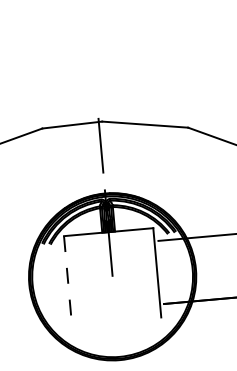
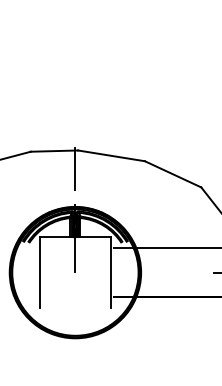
line: (68, 281) -> (40, 273), dashed -> solid

